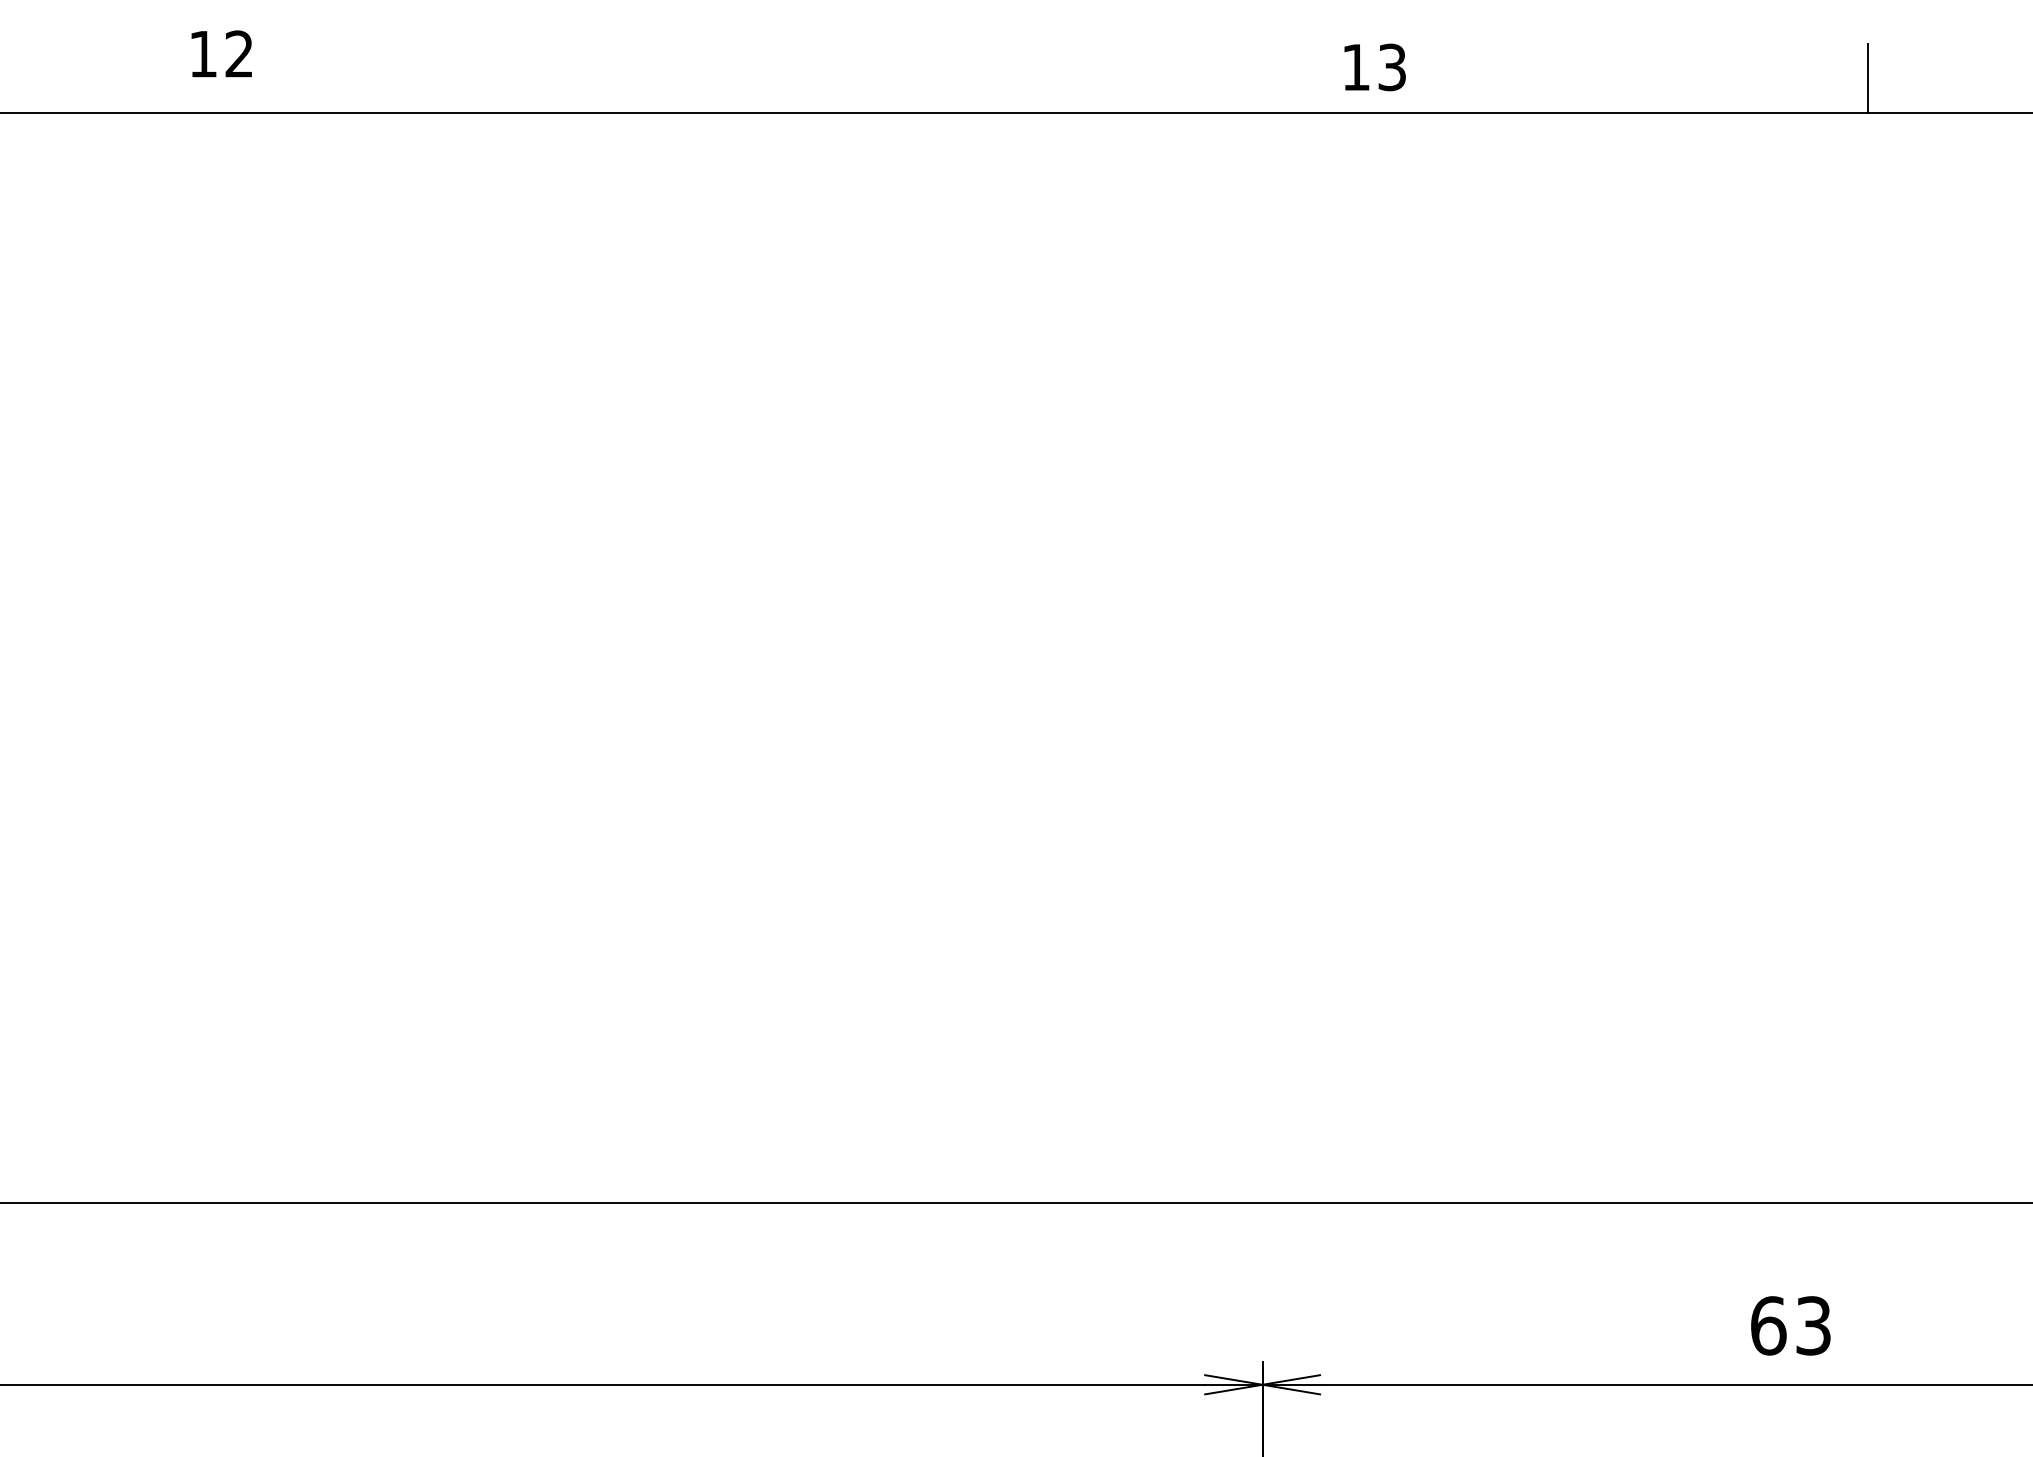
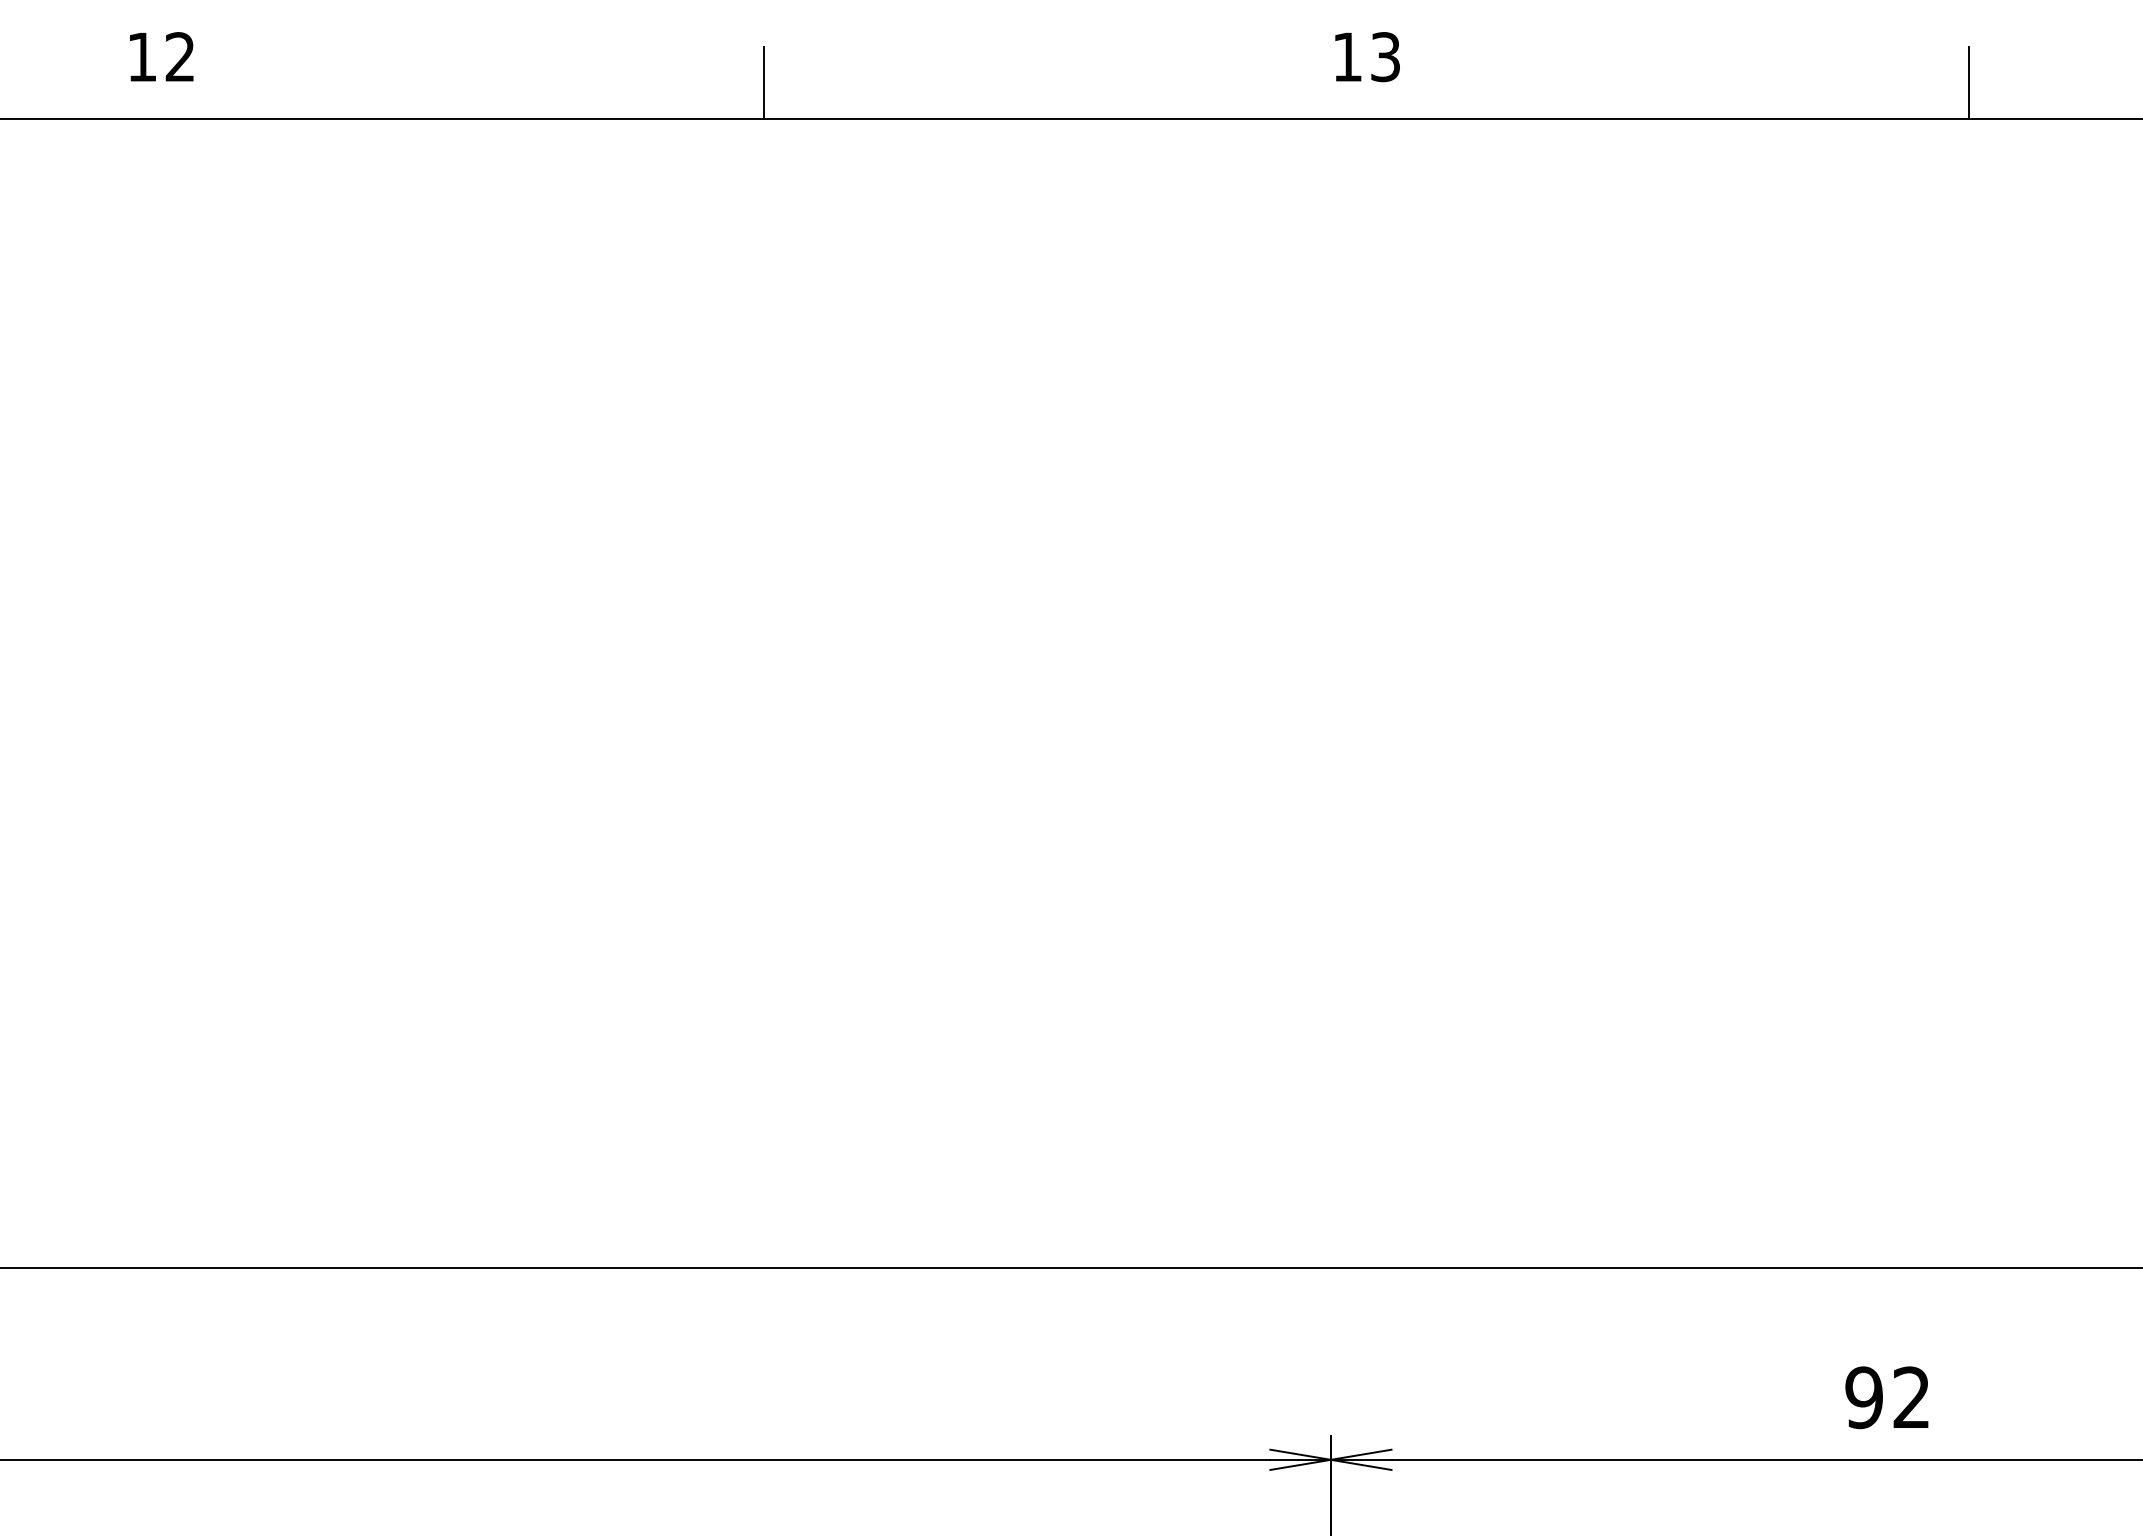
text: (221, 53) -> (161, 56), moved
text: (1375, 67) -> (1367, 57), moved
line: (725, 78) -> (764, 82), added
text: (1790, 1325) -> (1887, 1397), 63 -> 92

